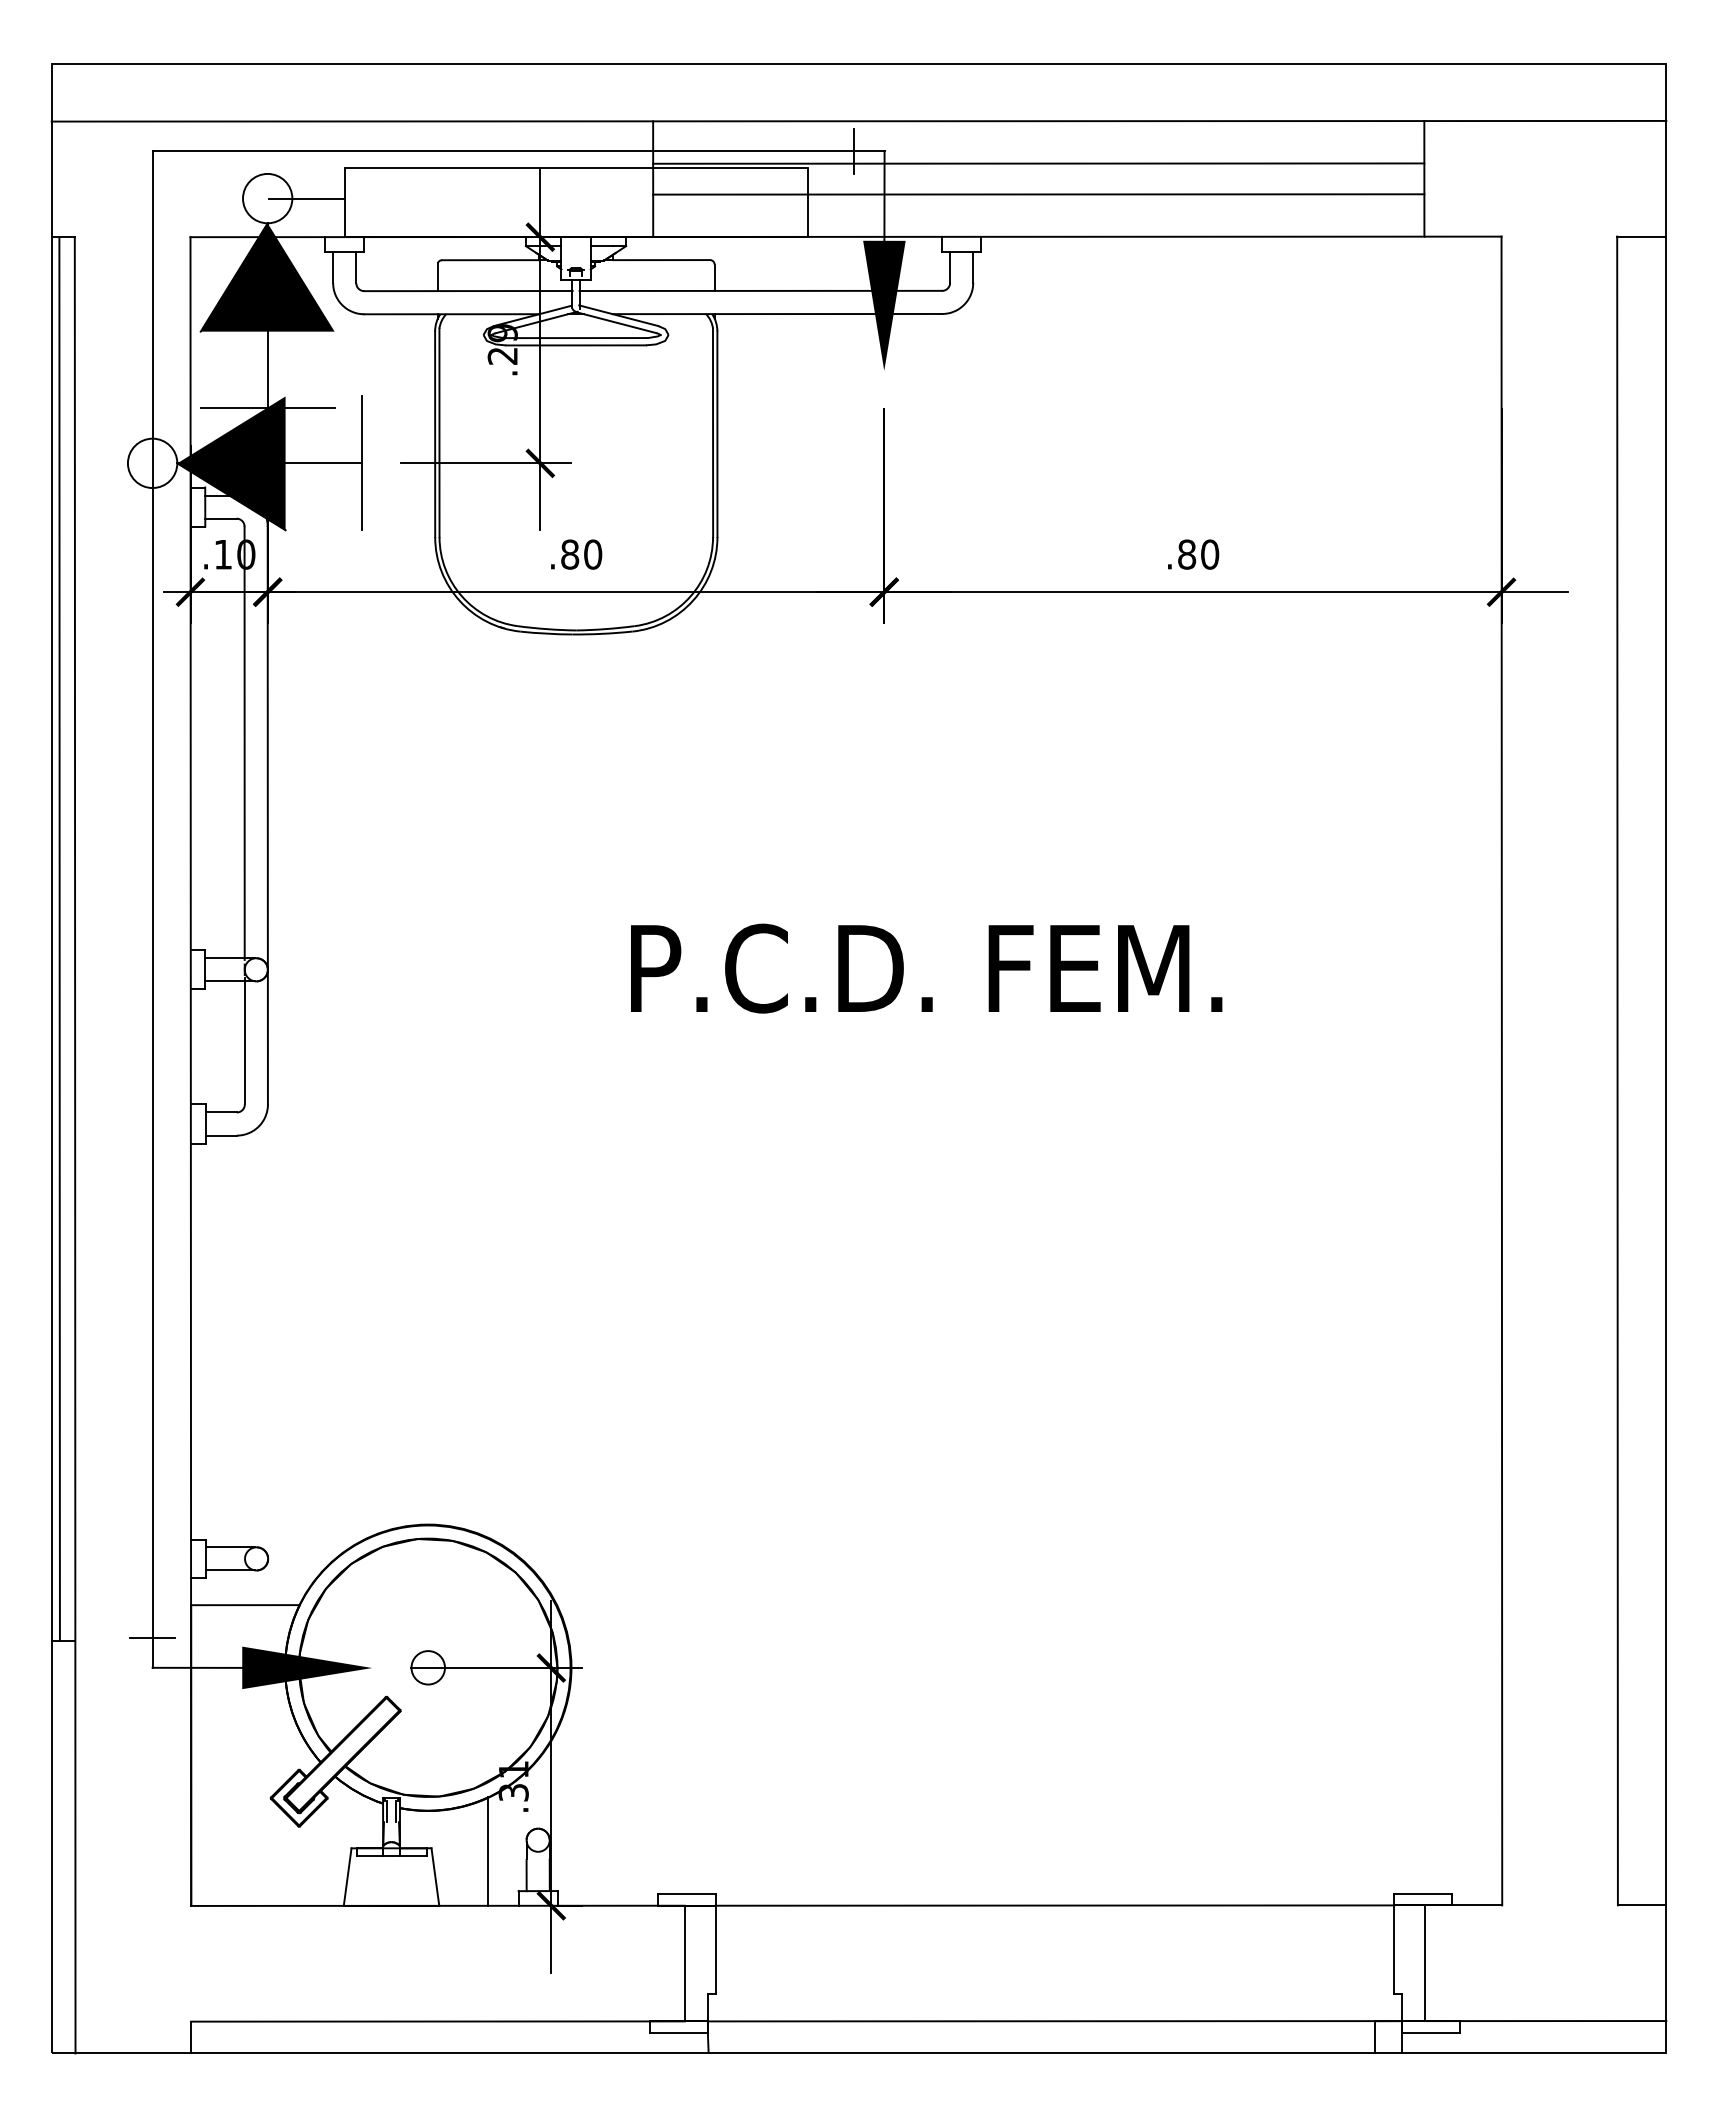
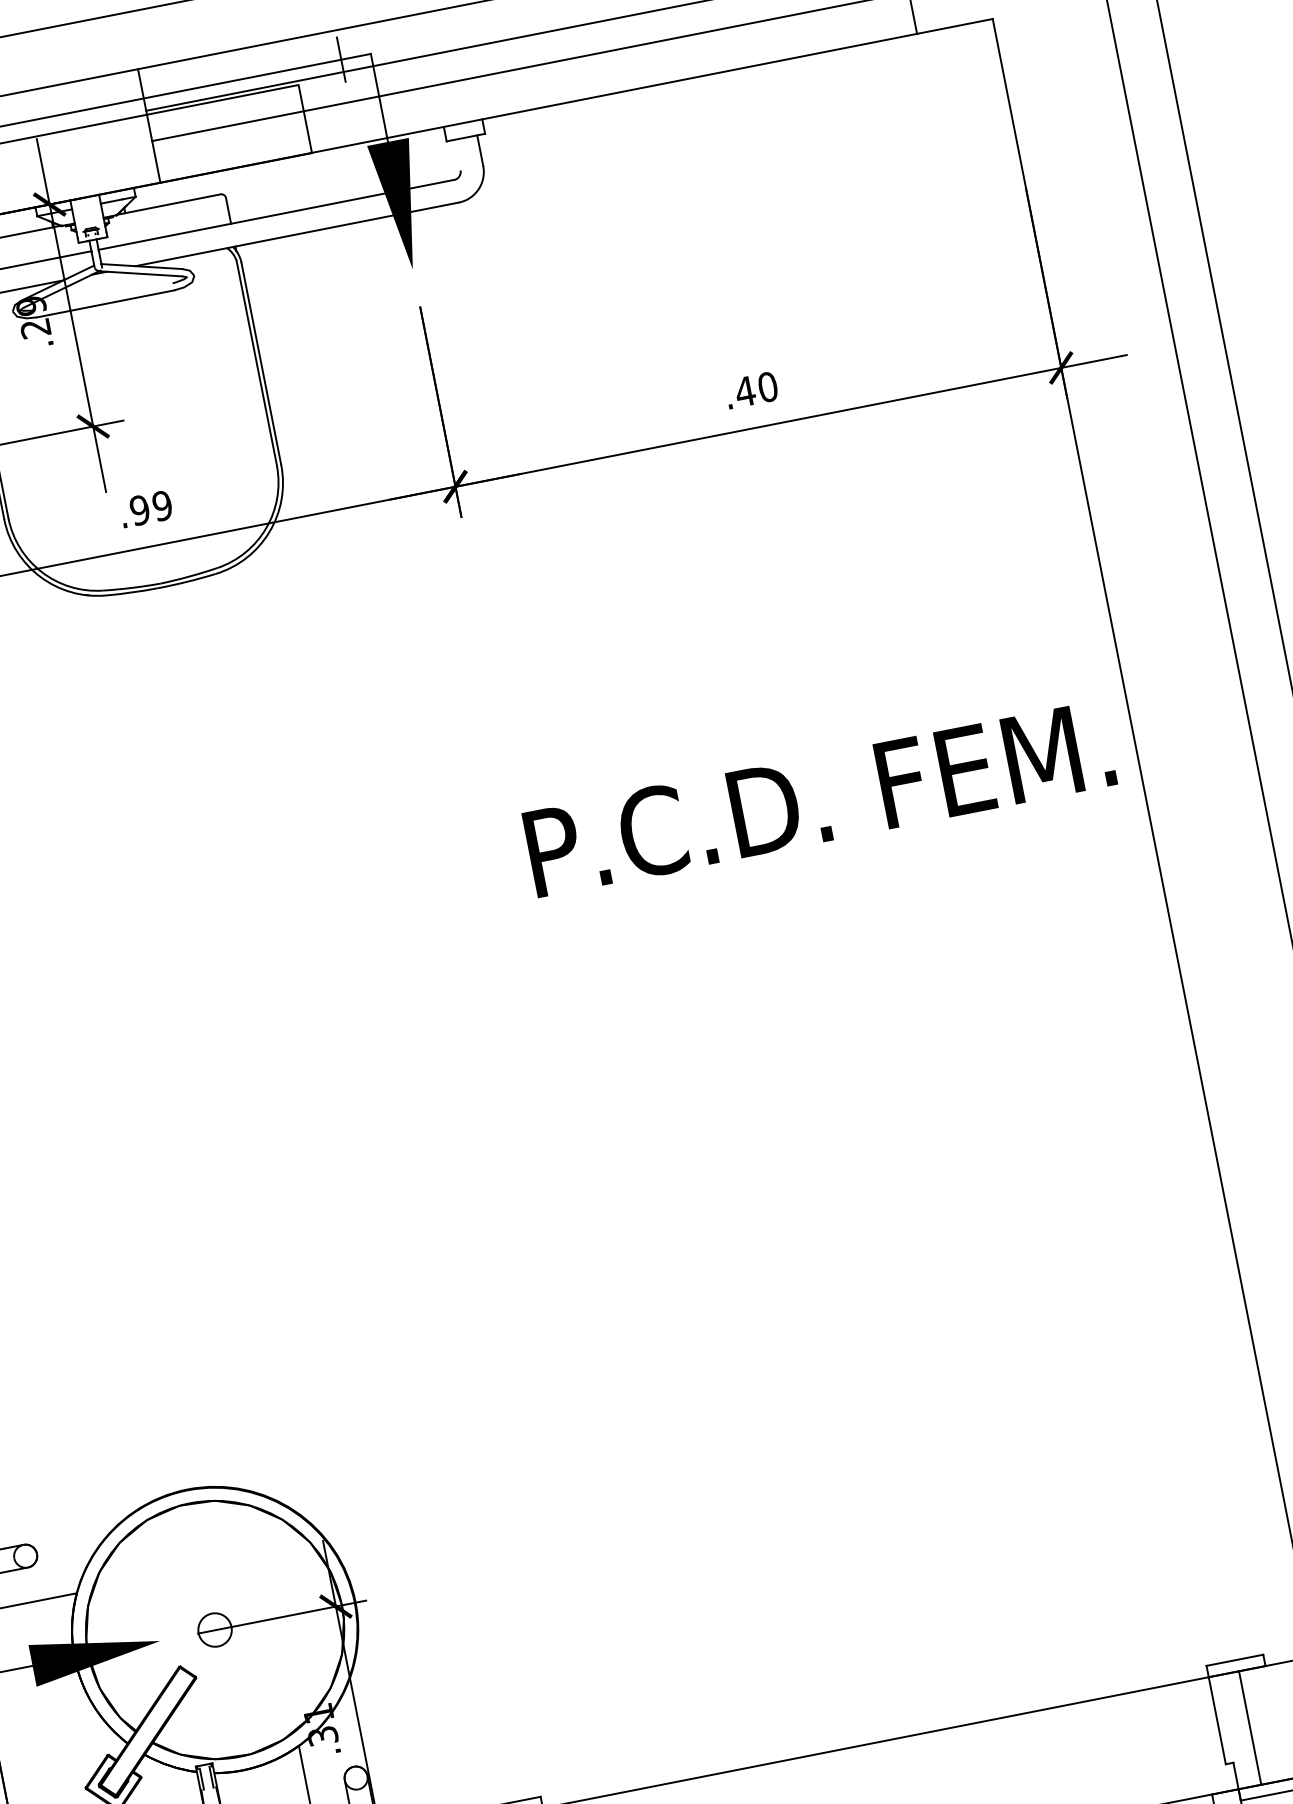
line: (950, 266) -> (457, 154), removed
line: (575, 338) -> (103, 297), removed
text: (581, 554) -> (151, 508), .80 -> .99
text: (1186, 554) -> (744, 391), .80 -> .40
text: (926, 968) -> (819, 798), moved

